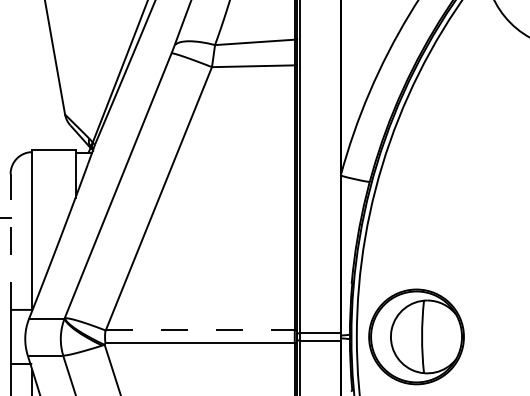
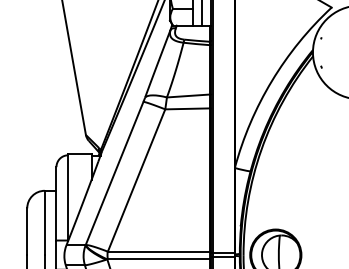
line: (10, 241) -> (56, 203), dashed -> solid
line: (201, 330) -> (159, 251), dashed -> solid

